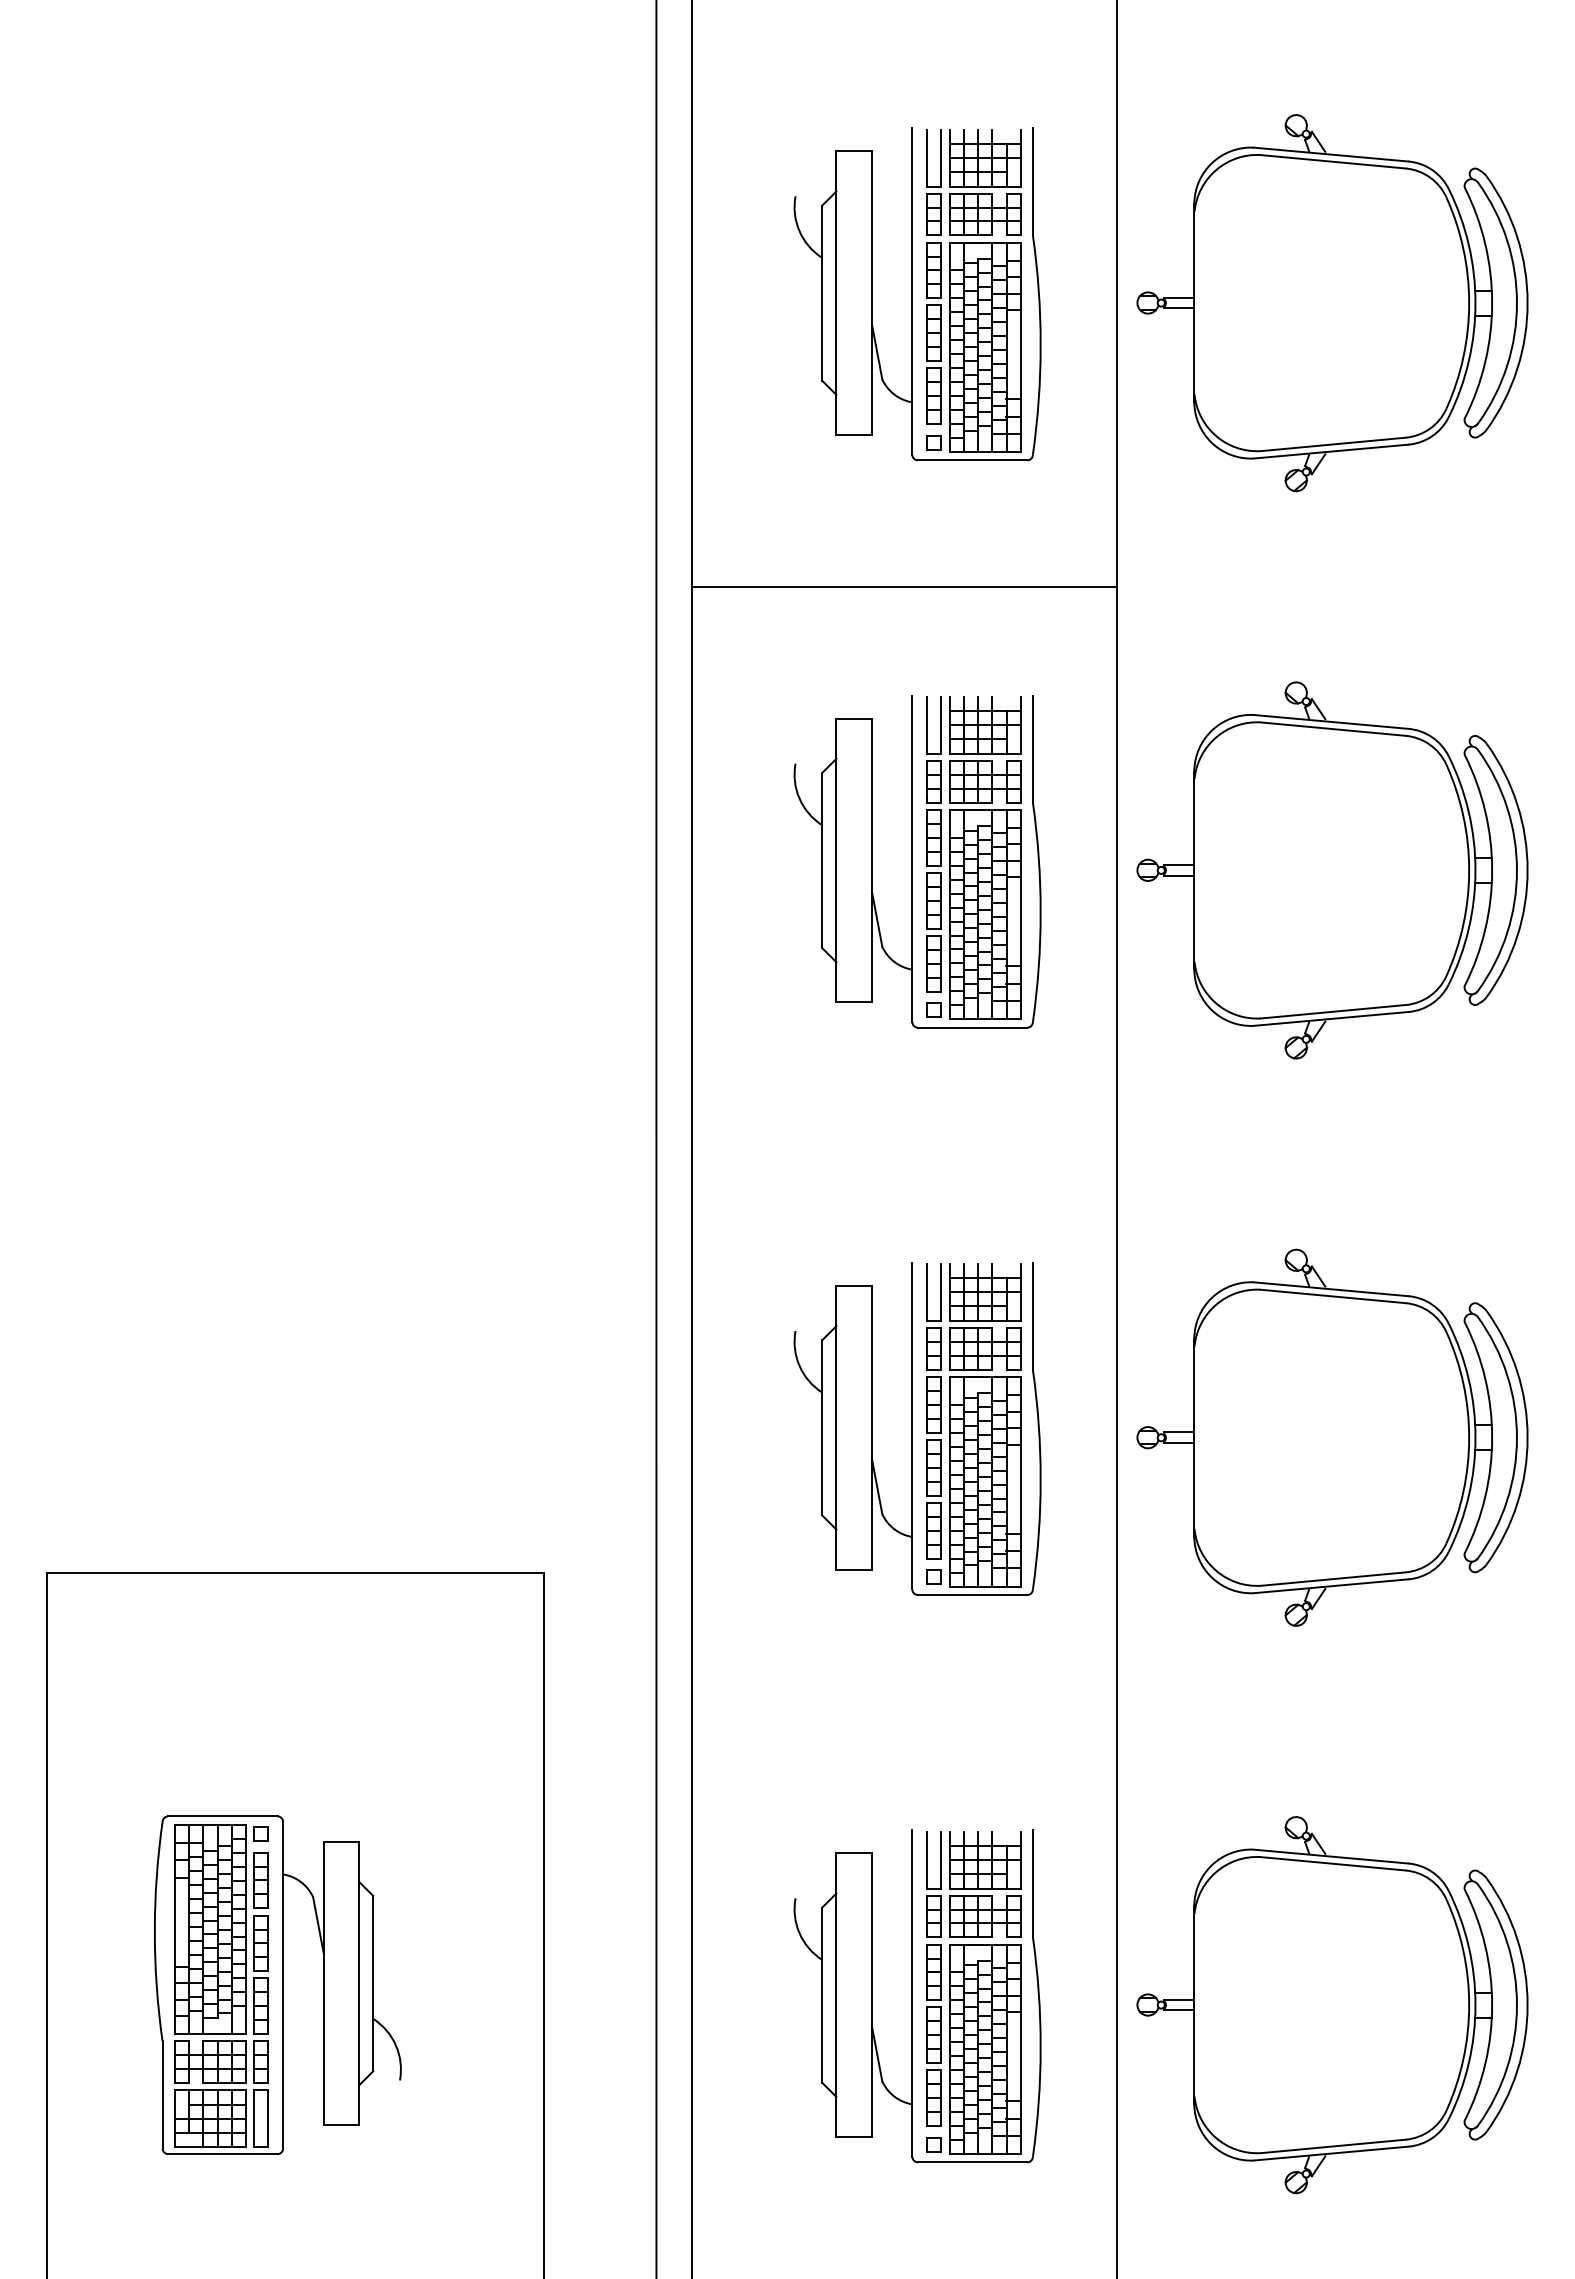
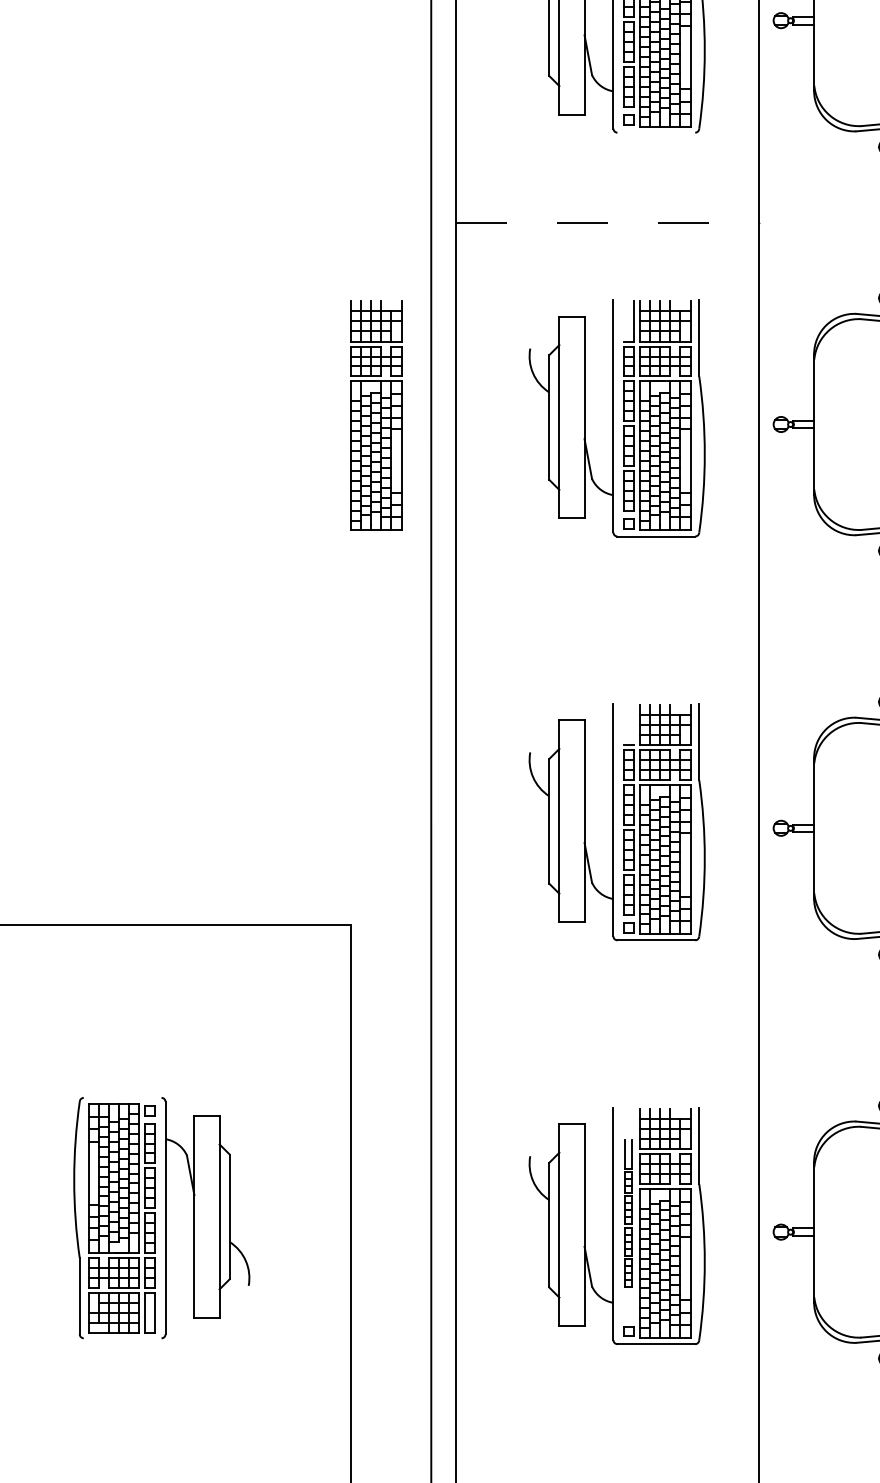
line: (972, 460) -> (656, 132), removed
line: (904, 586) -> (607, 222), solid -> dashed
line: (927, 725) -> (624, 321), removed
part: (579, 857) -> (376, 415), added
line: (927, 1292) -> (624, 724), removed
line: (941, 1292) -> (634, 724), removed
line: (222, 1816) -> (122, 1097), removed
part: (933, 1978) -> (628, 1213), size x0.7
line: (222, 2154) -> (122, 1338), removed

